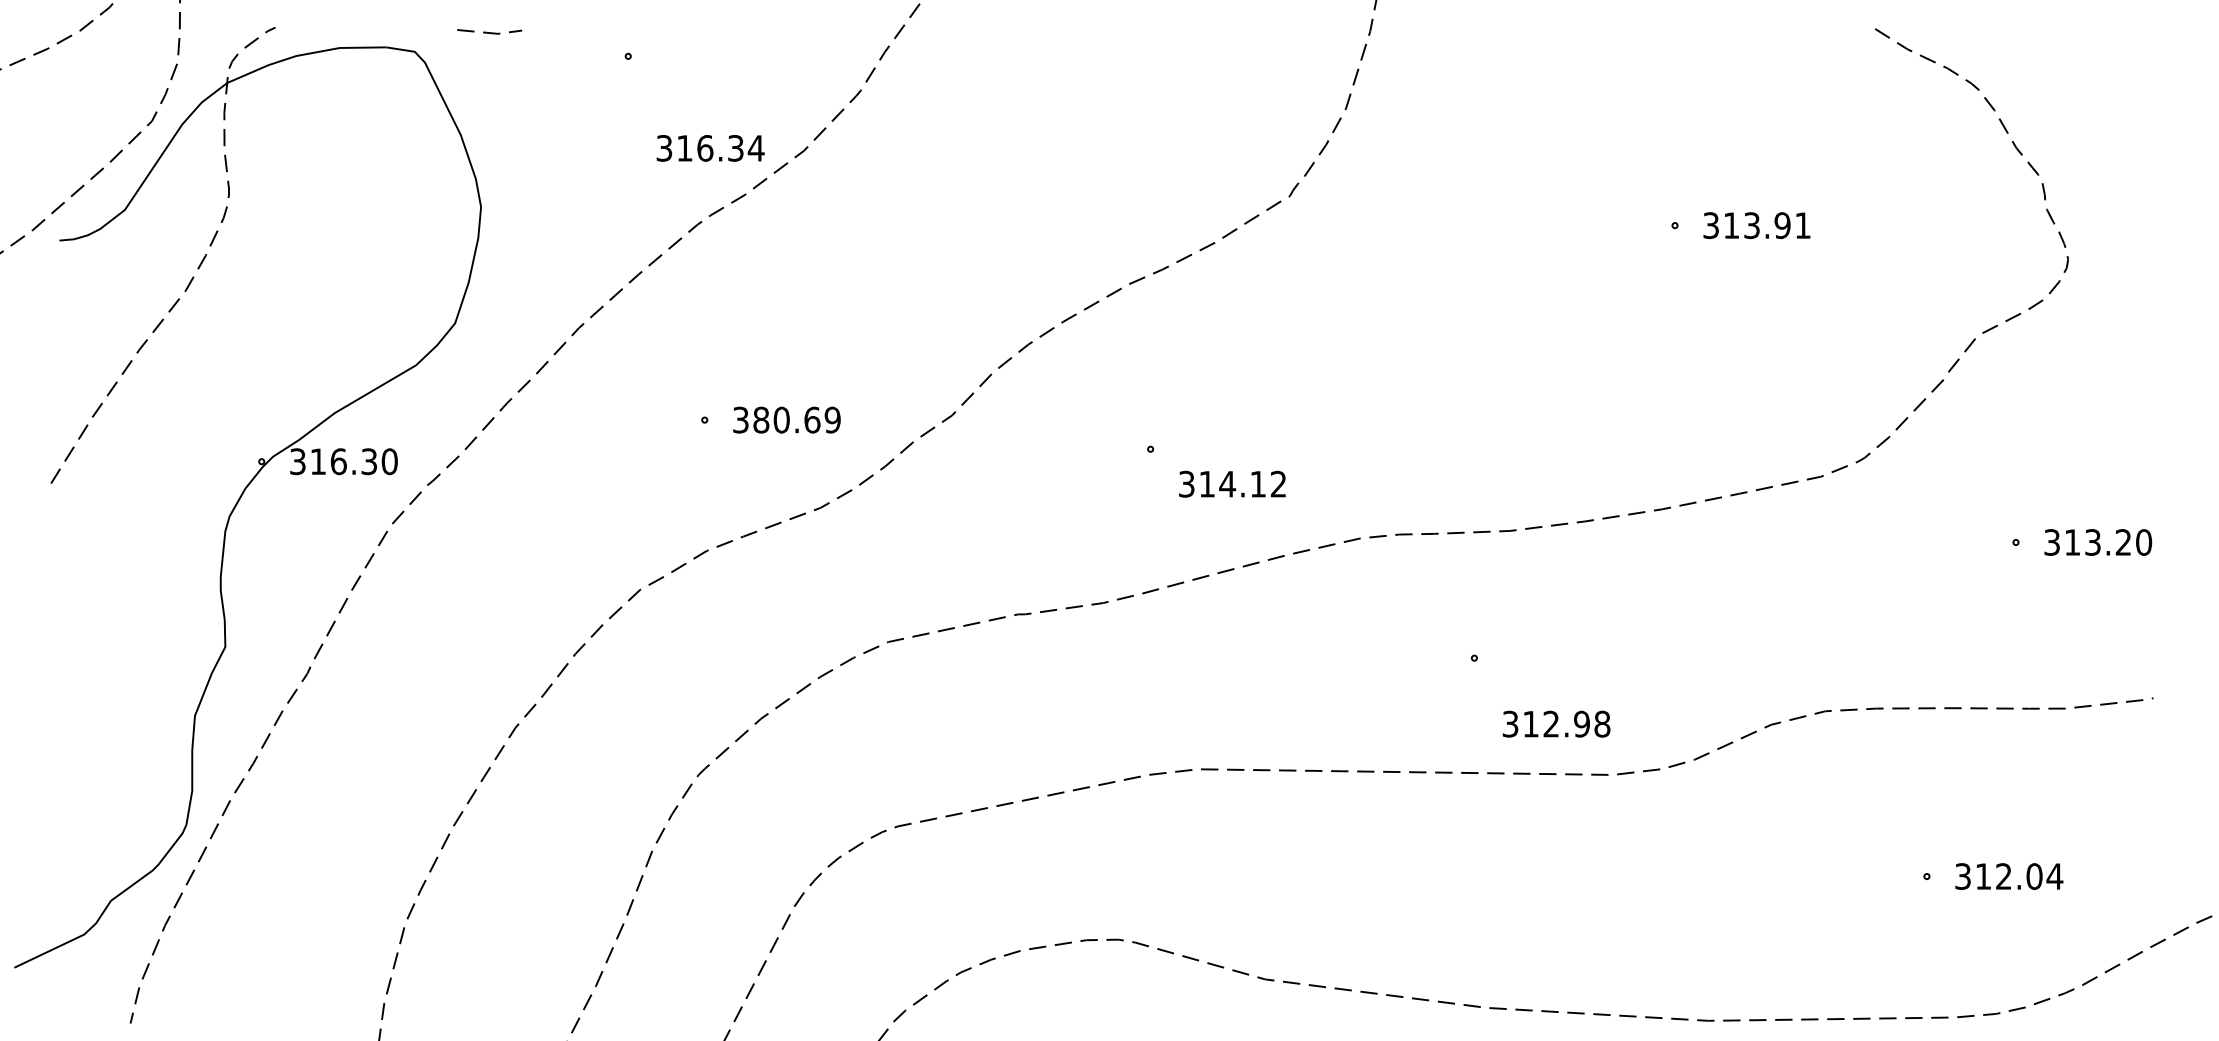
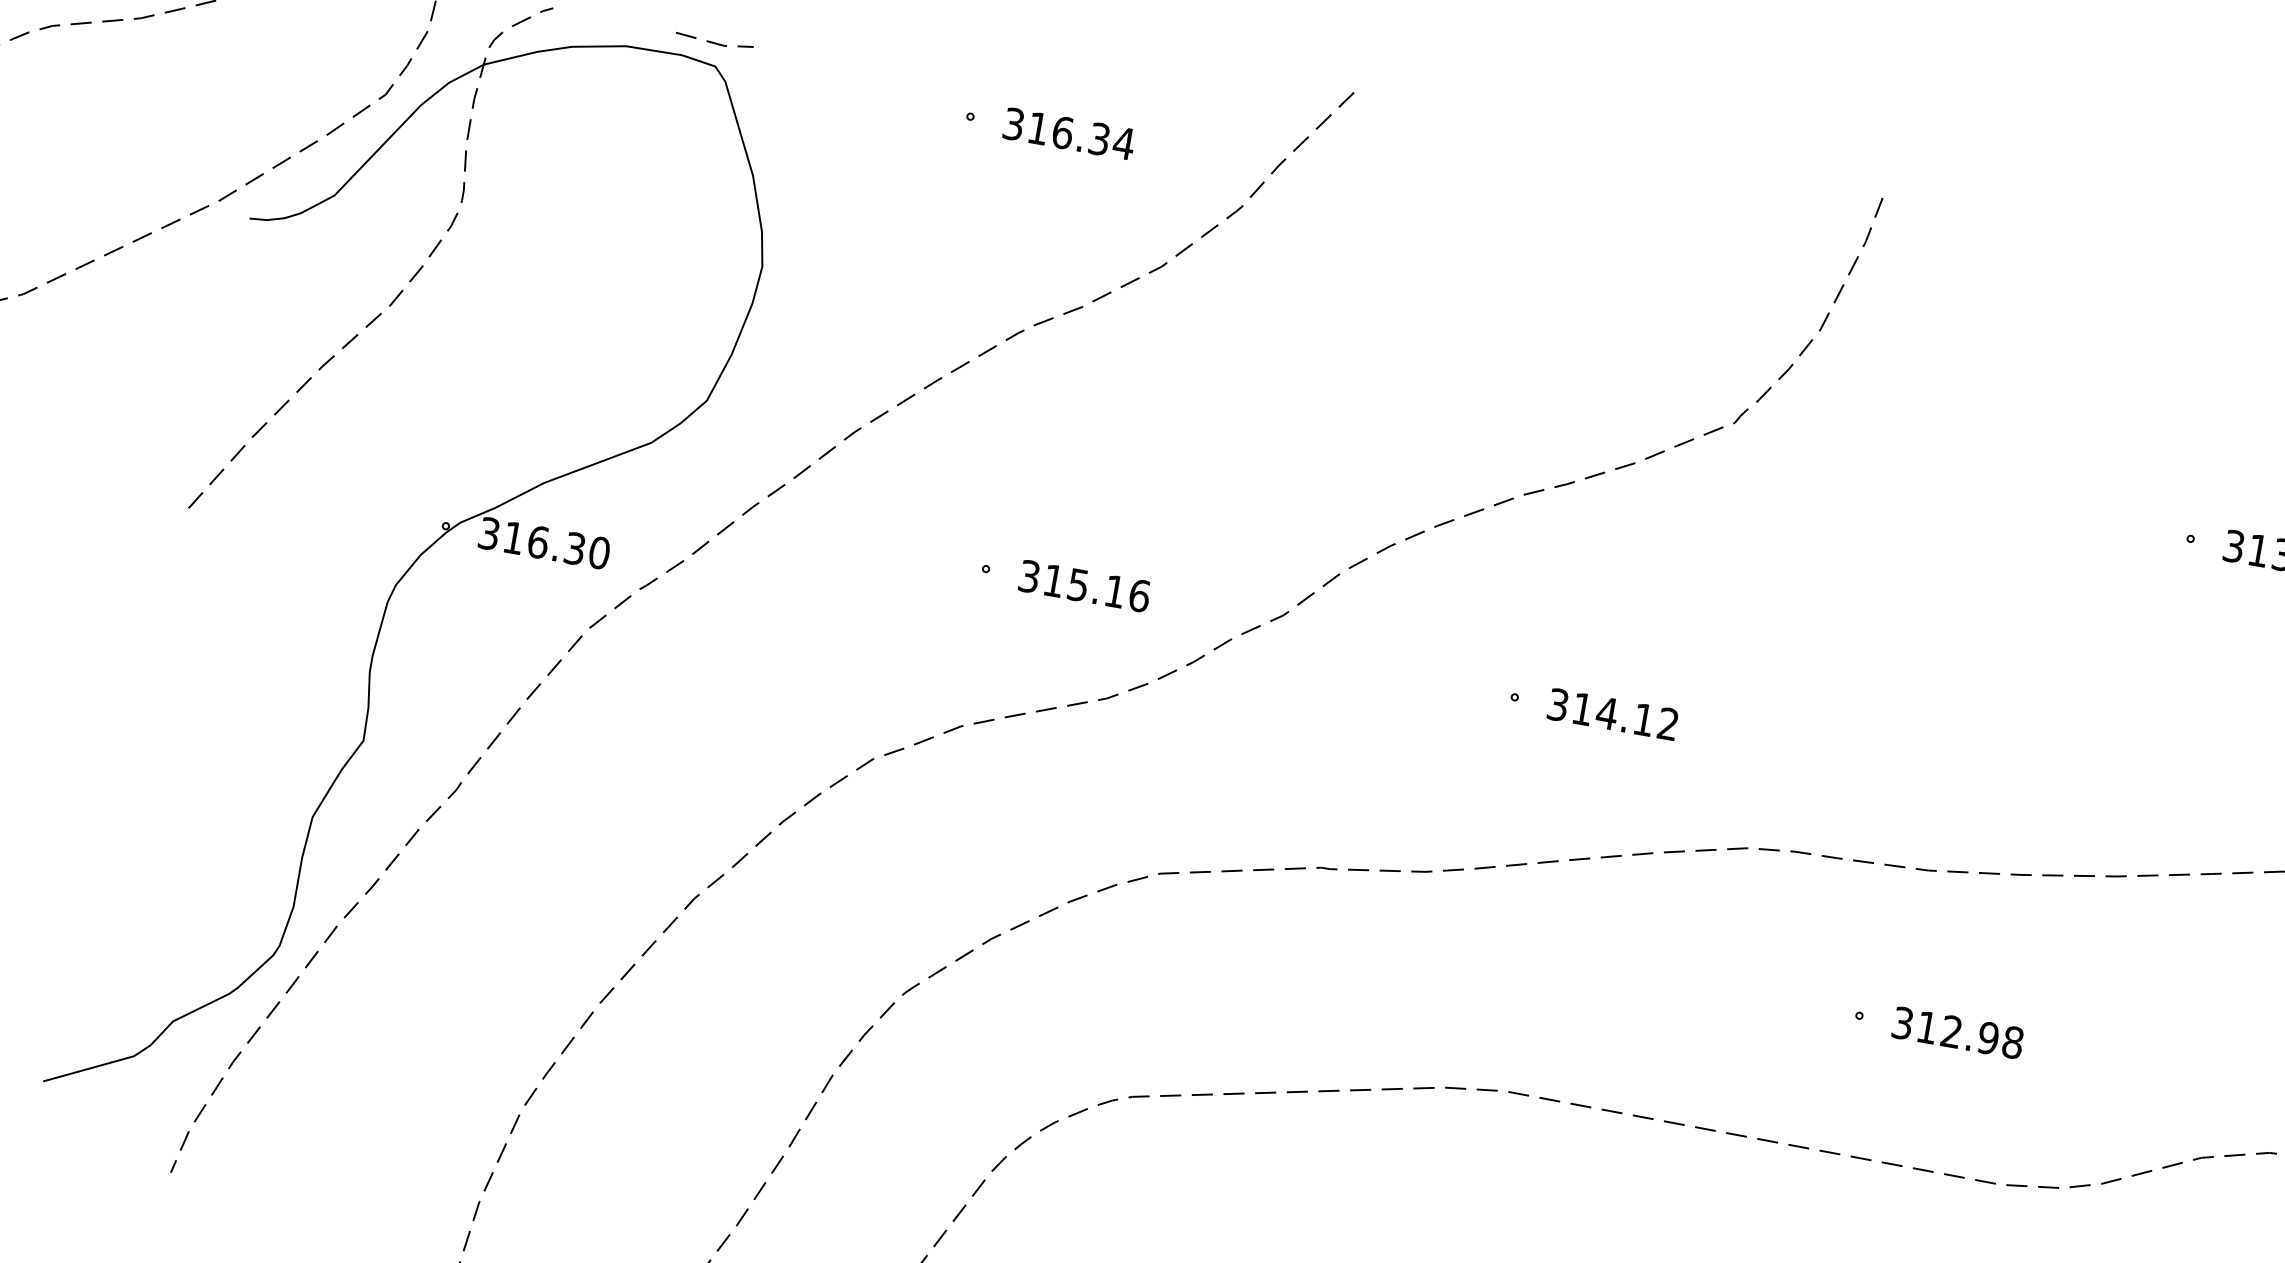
line: (489, 32) -> (714, 42), moved
text: (710, 148) -> (1069, 134), moved
text: (796, 419) -> (1096, 587), 380.69 -> 315.16
text: (1232, 483) -> (1613, 713), moved
text: (1556, 723) -> (1958, 1032), moved

